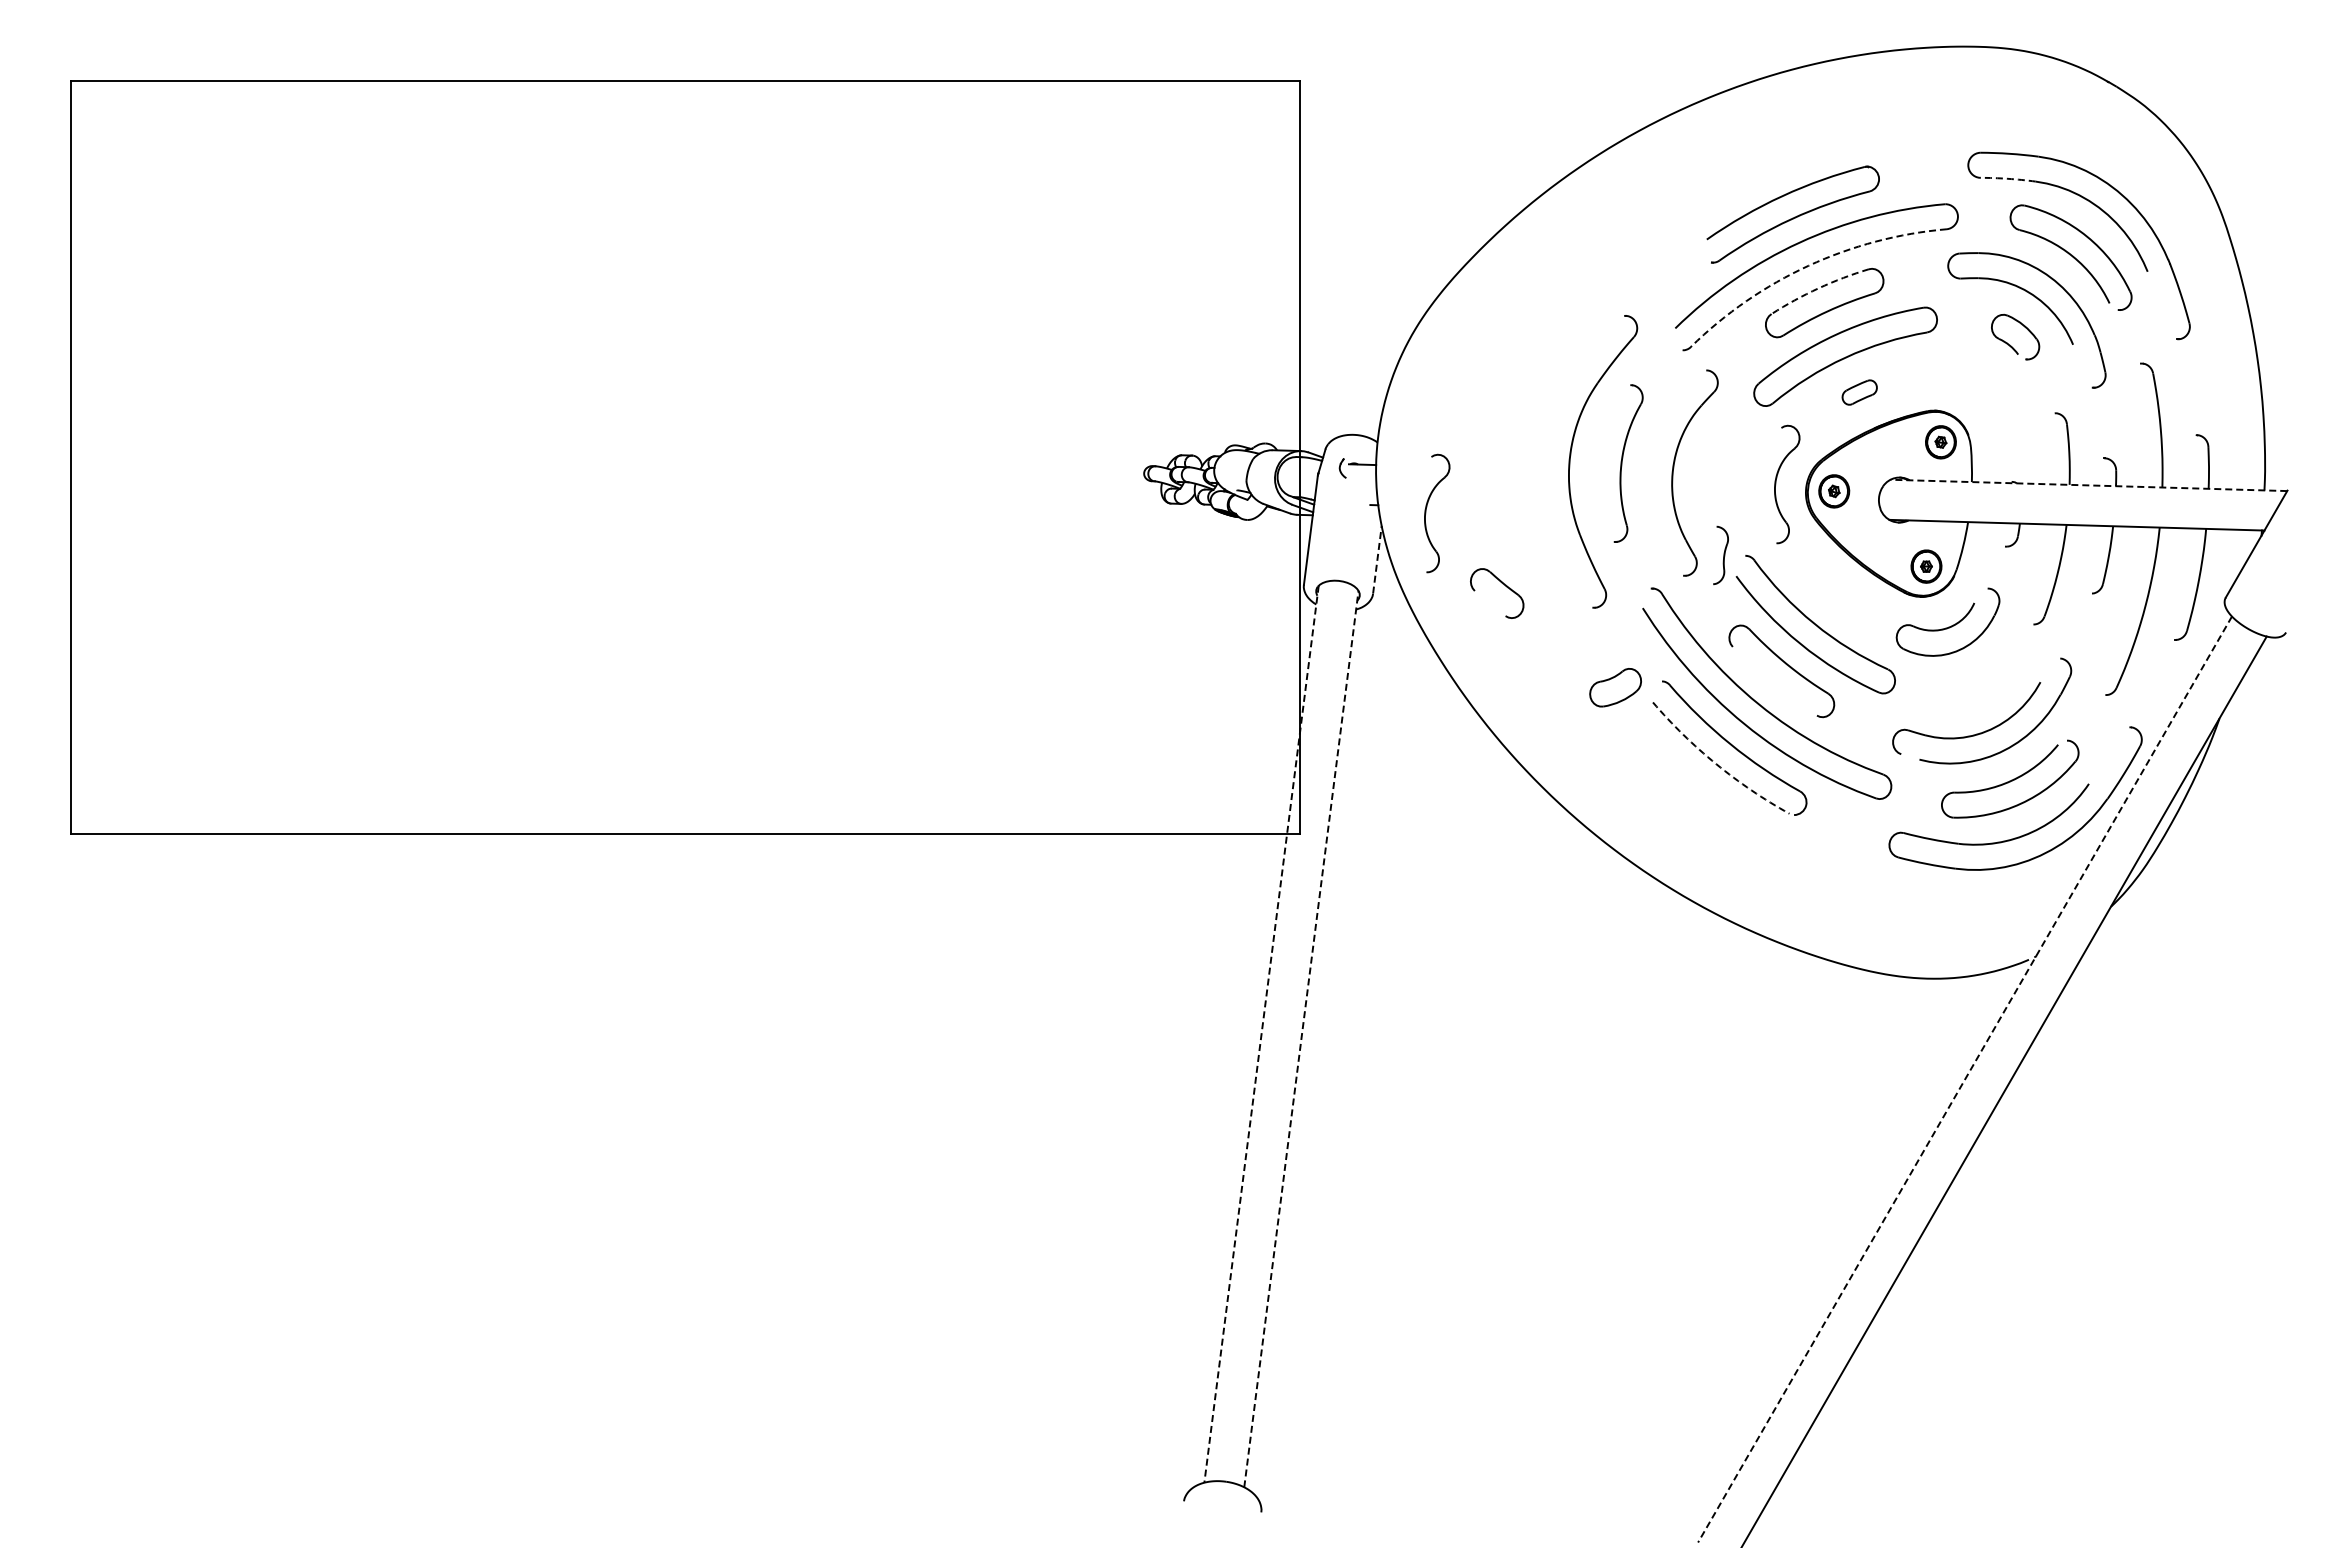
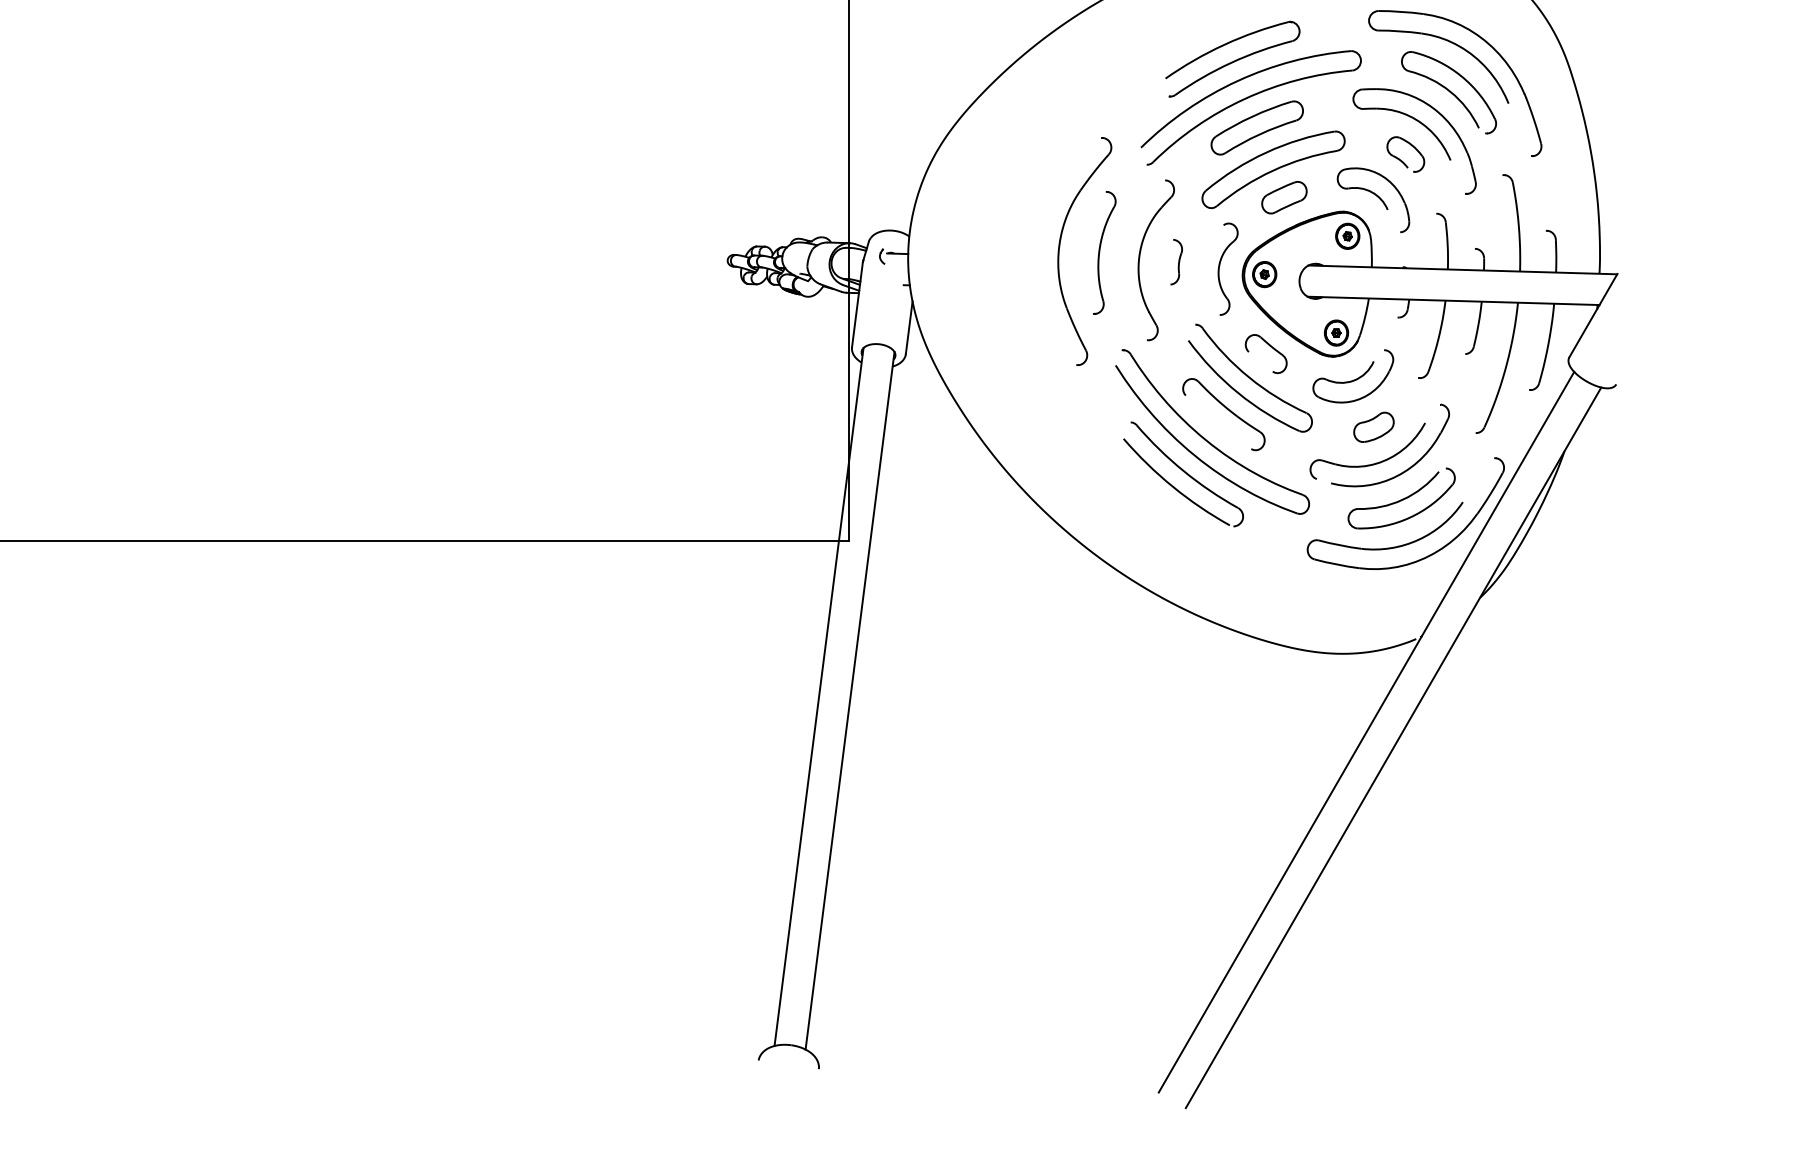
arc: (2007, 178) -> (1399, 31), dashed -> solid
arc: (1808, 265) -> (1244, 98), dashed -> solid
arc: (1818, 288) -> (1252, 116), dashed -> solid
part: (1977, 390) -> (1376, 196), added
part: (1859, 392) -> (1284, 197), size x1.67
line: (2088, 485) -> (1462, 269), dashed -> solid
part: (1426, 513) -> (947, 291), removed
part: (1720, 555) -> (1176, 262), moved
line: (1377, 559) -> (909, 327), dashed -> solid
part: (1502, 584) -> (1270, 347), moved
part: (1615, 687) -> (1373, 427), moved
arc: (1716, 764) -> (1173, 487), dashed -> solid
line: (1261, 1034) -> (819, 697), dashed -> solid
line: (1301, 1039) -> (850, 701), dashed -> solid
line: (1964, 1079) -> (1366, 732), dashed -> solid

